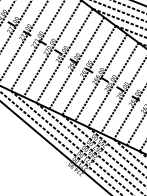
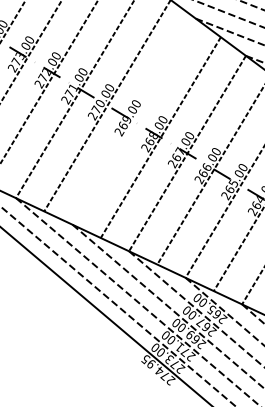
line: (64, 55) -> (133, 120), removed

